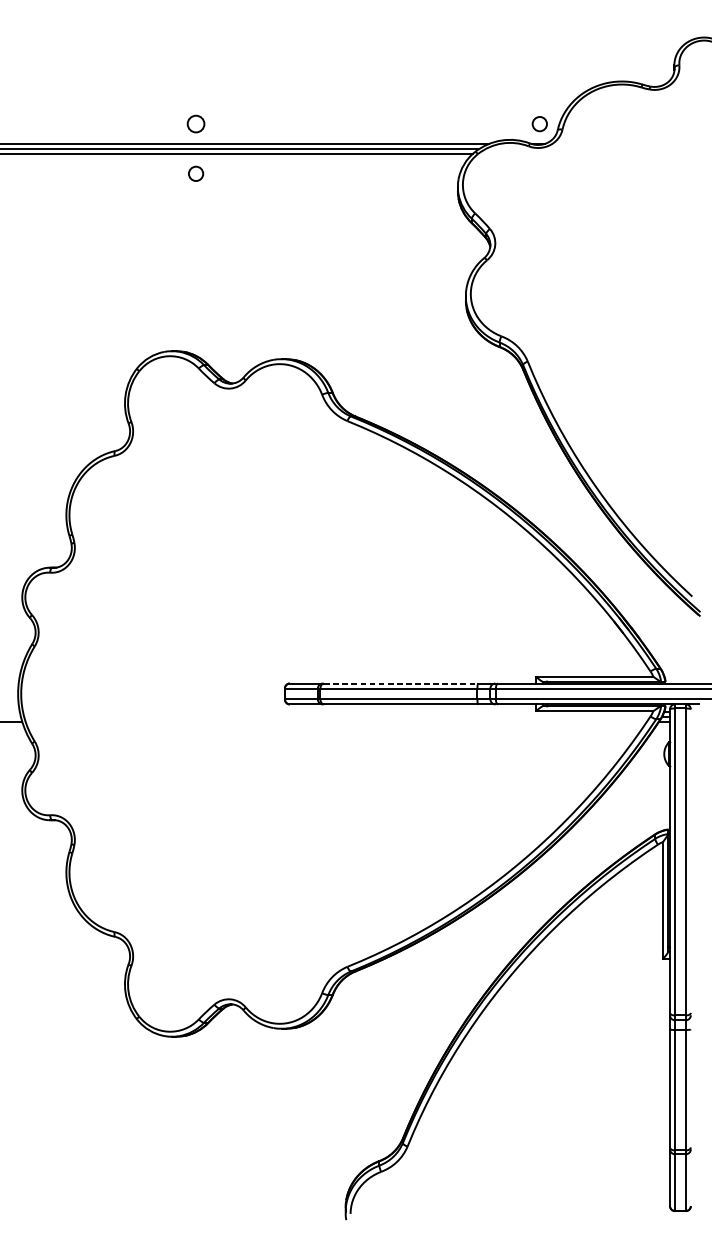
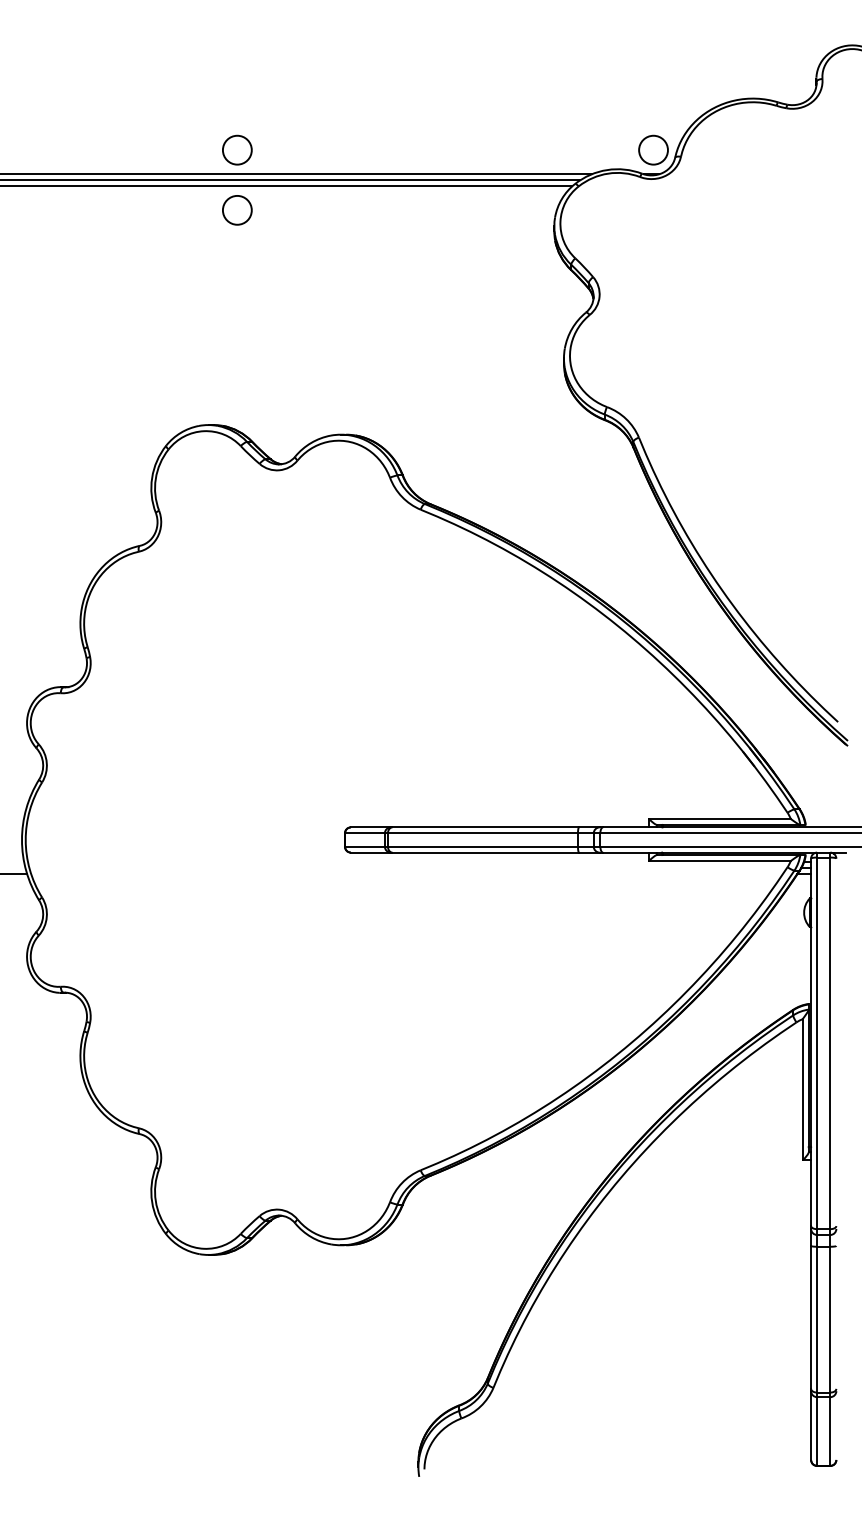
circle: (196, 123) -> (237, 149), size x1.43
circle: (539, 123) -> (653, 149), size x1.67
circle: (196, 173) -> (237, 210), size x1.67
line: (401, 683) -> (486, 827), dashed -> solid

